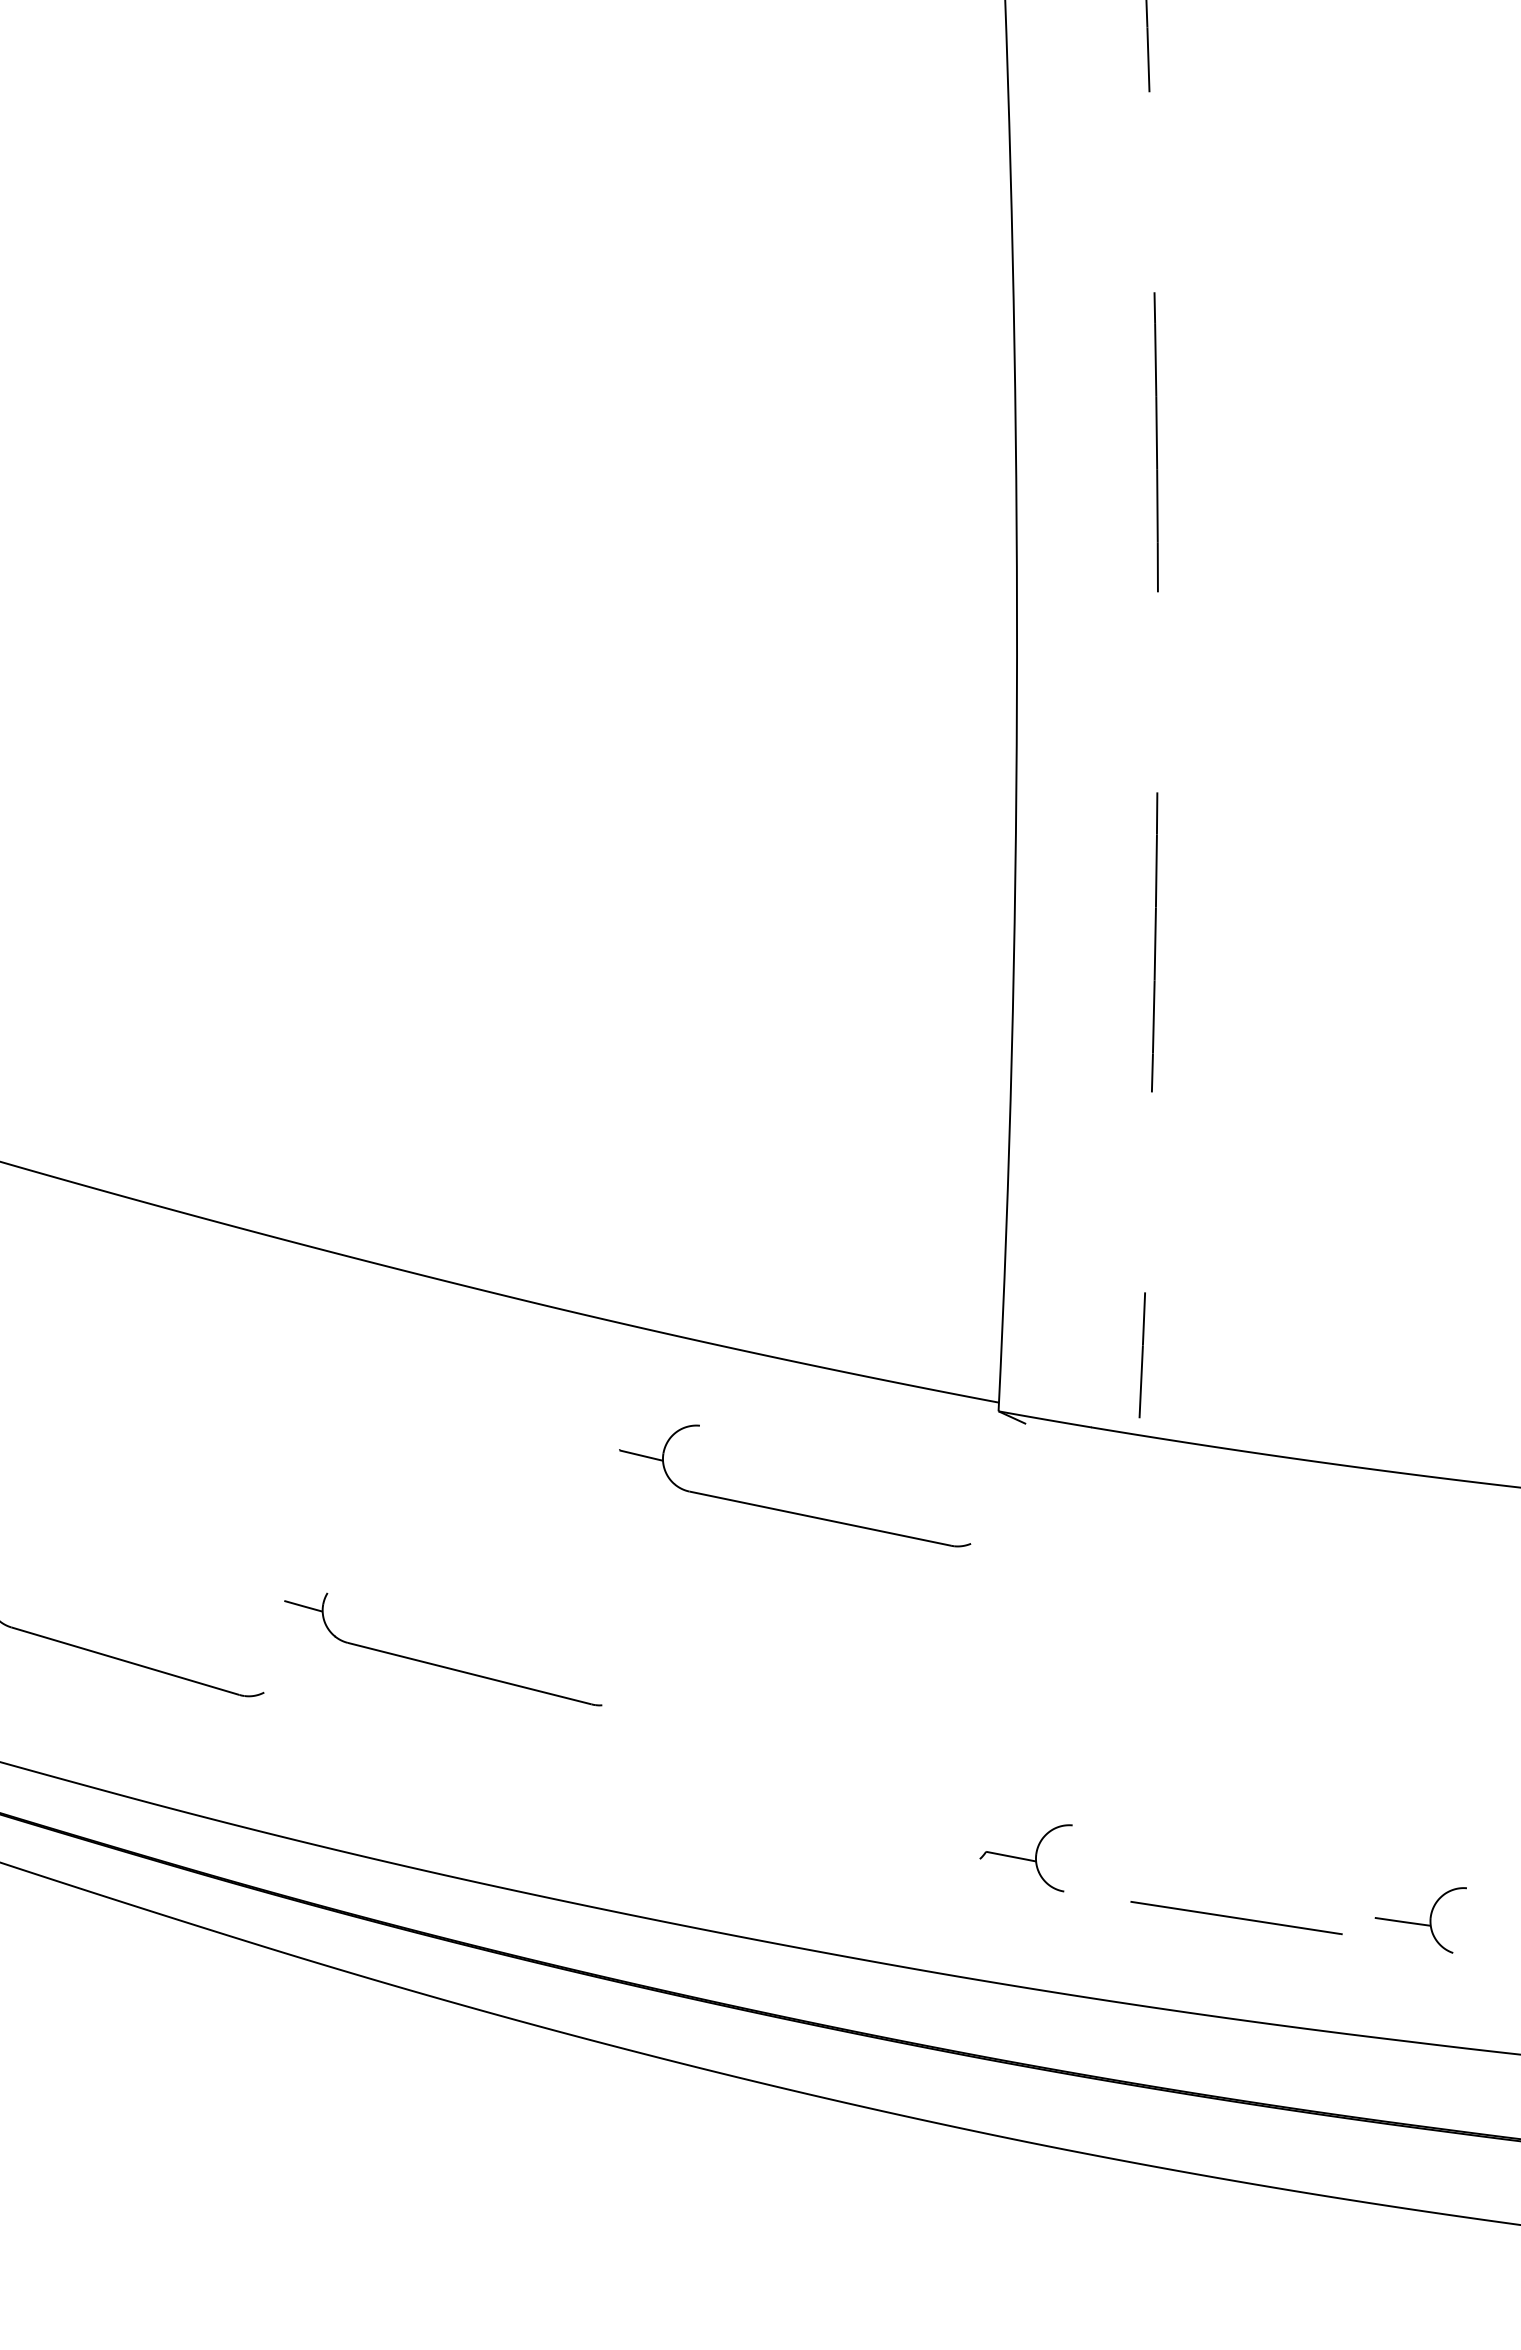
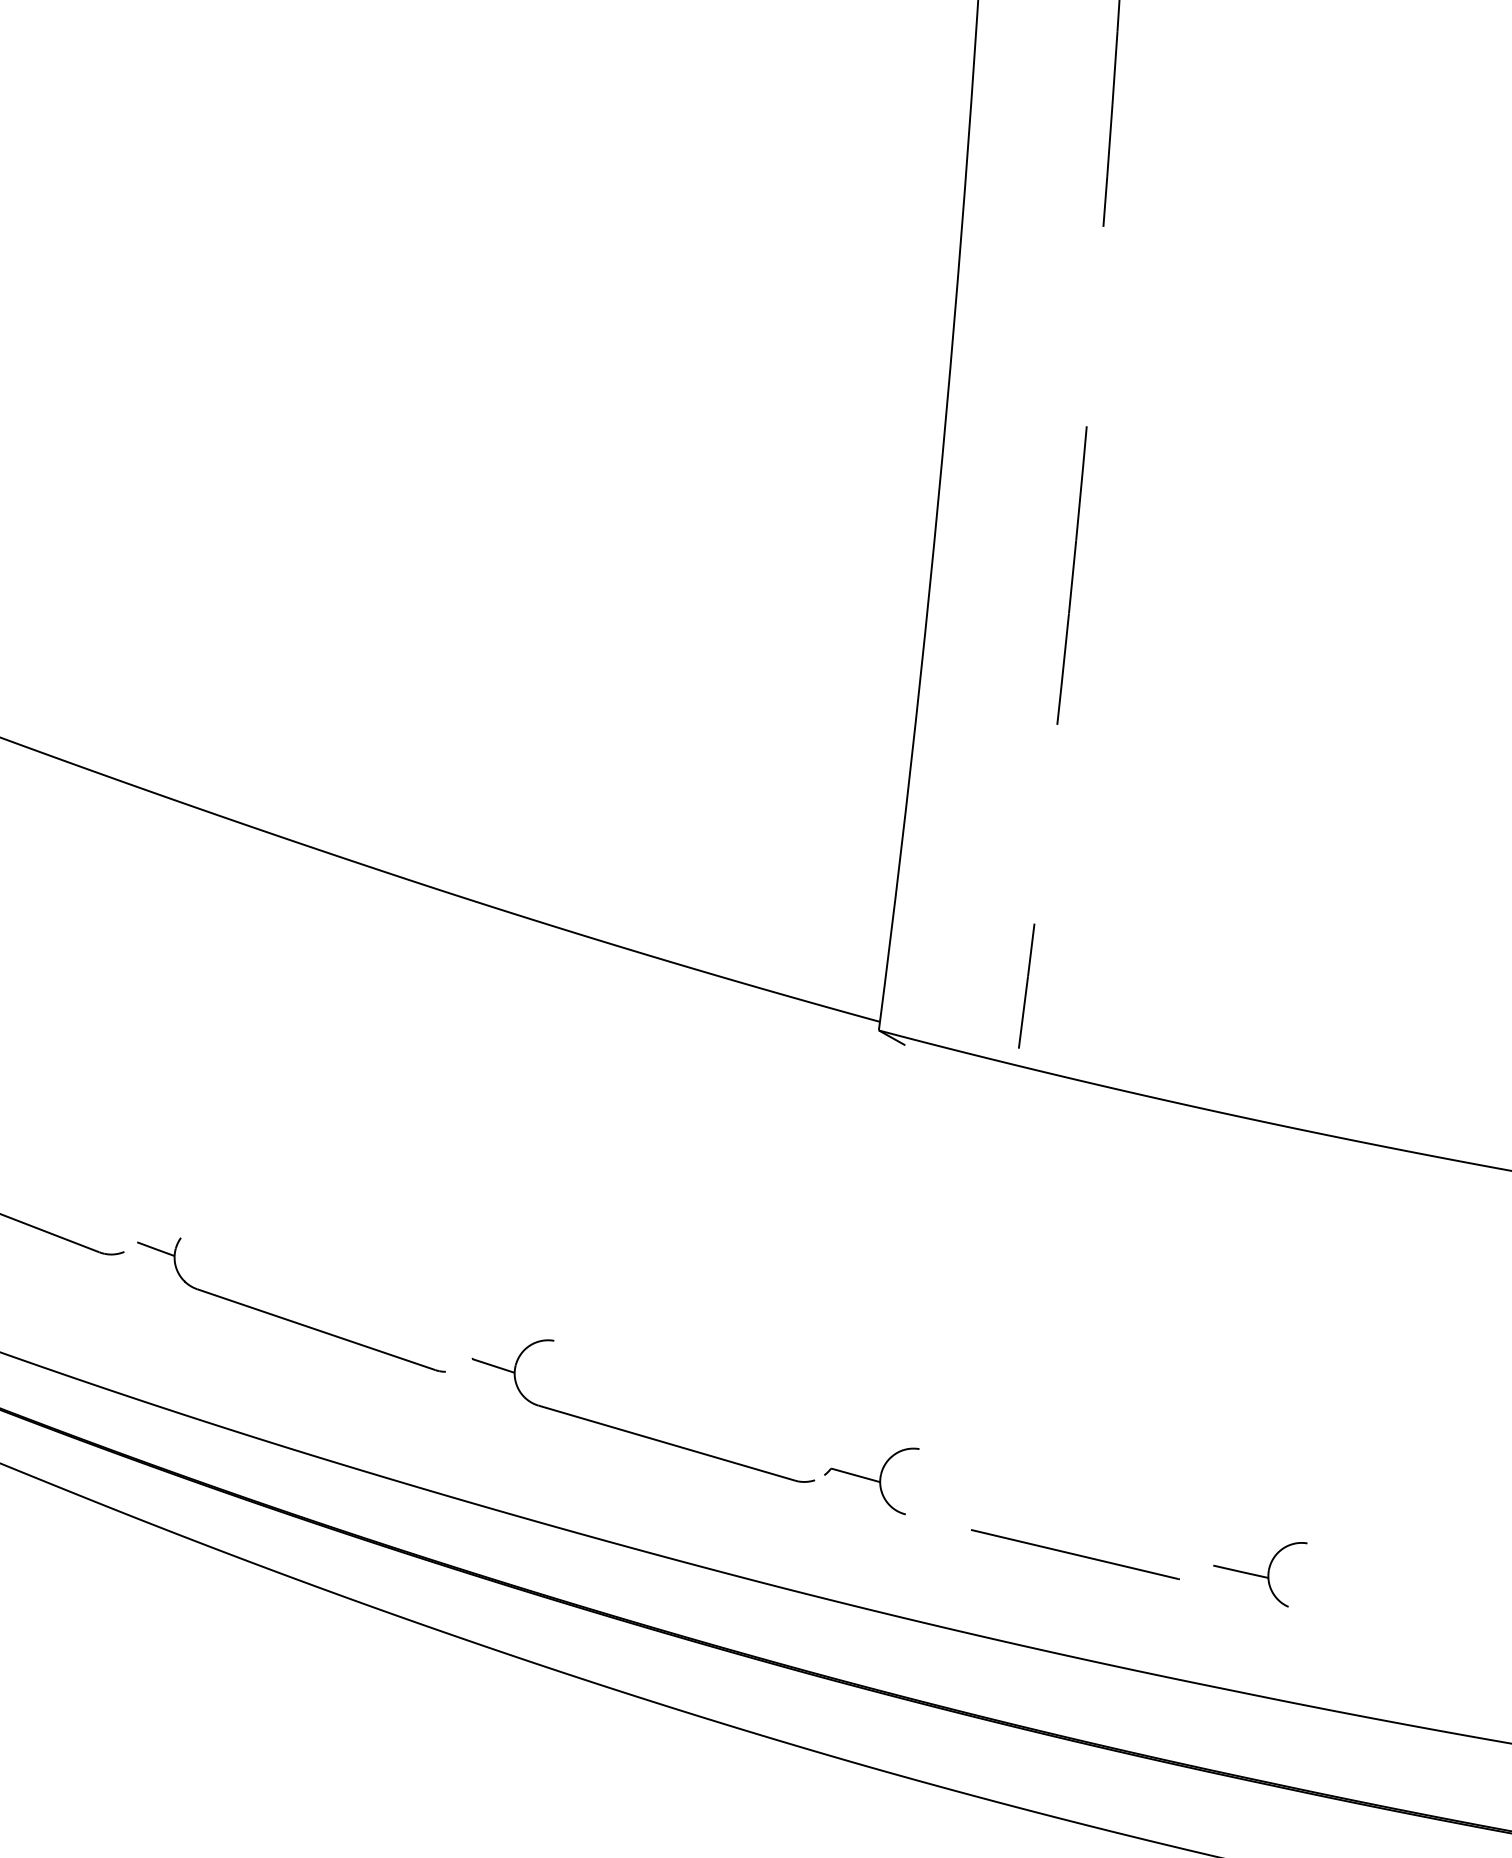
part: (787, 1510) -> (634, 1432), moved
part: (438, 1664) -> (285, 1318), moved

